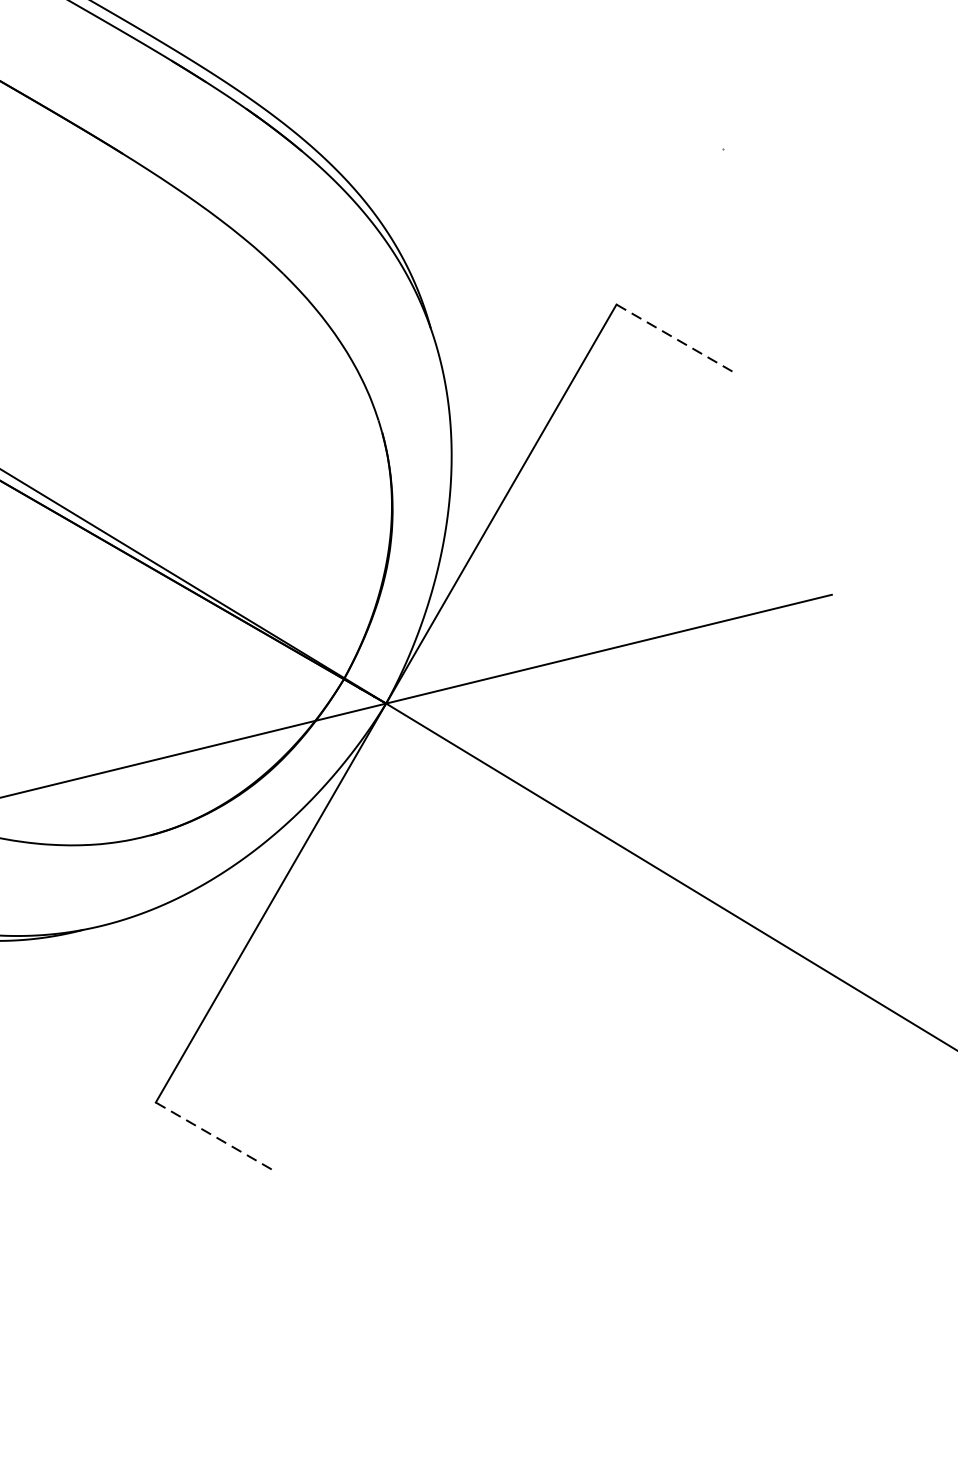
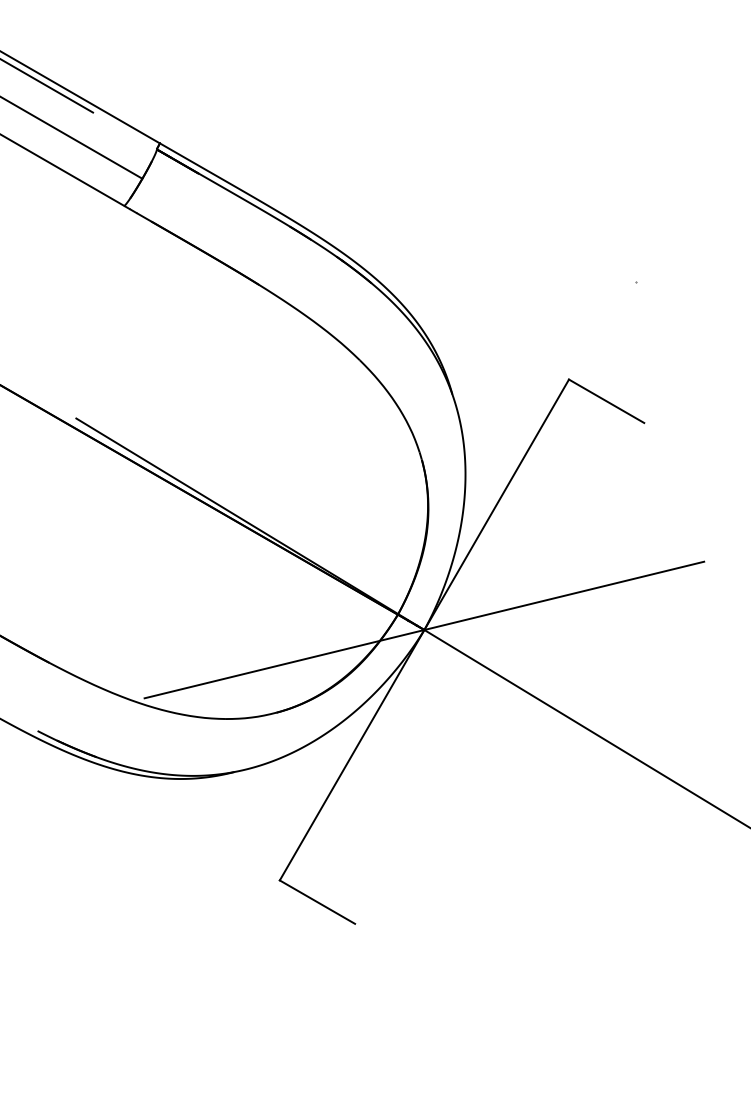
line: (677, 339) -> (607, 401), dashed -> solid
line: (215, 1137) -> (317, 902), dashed -> solid

